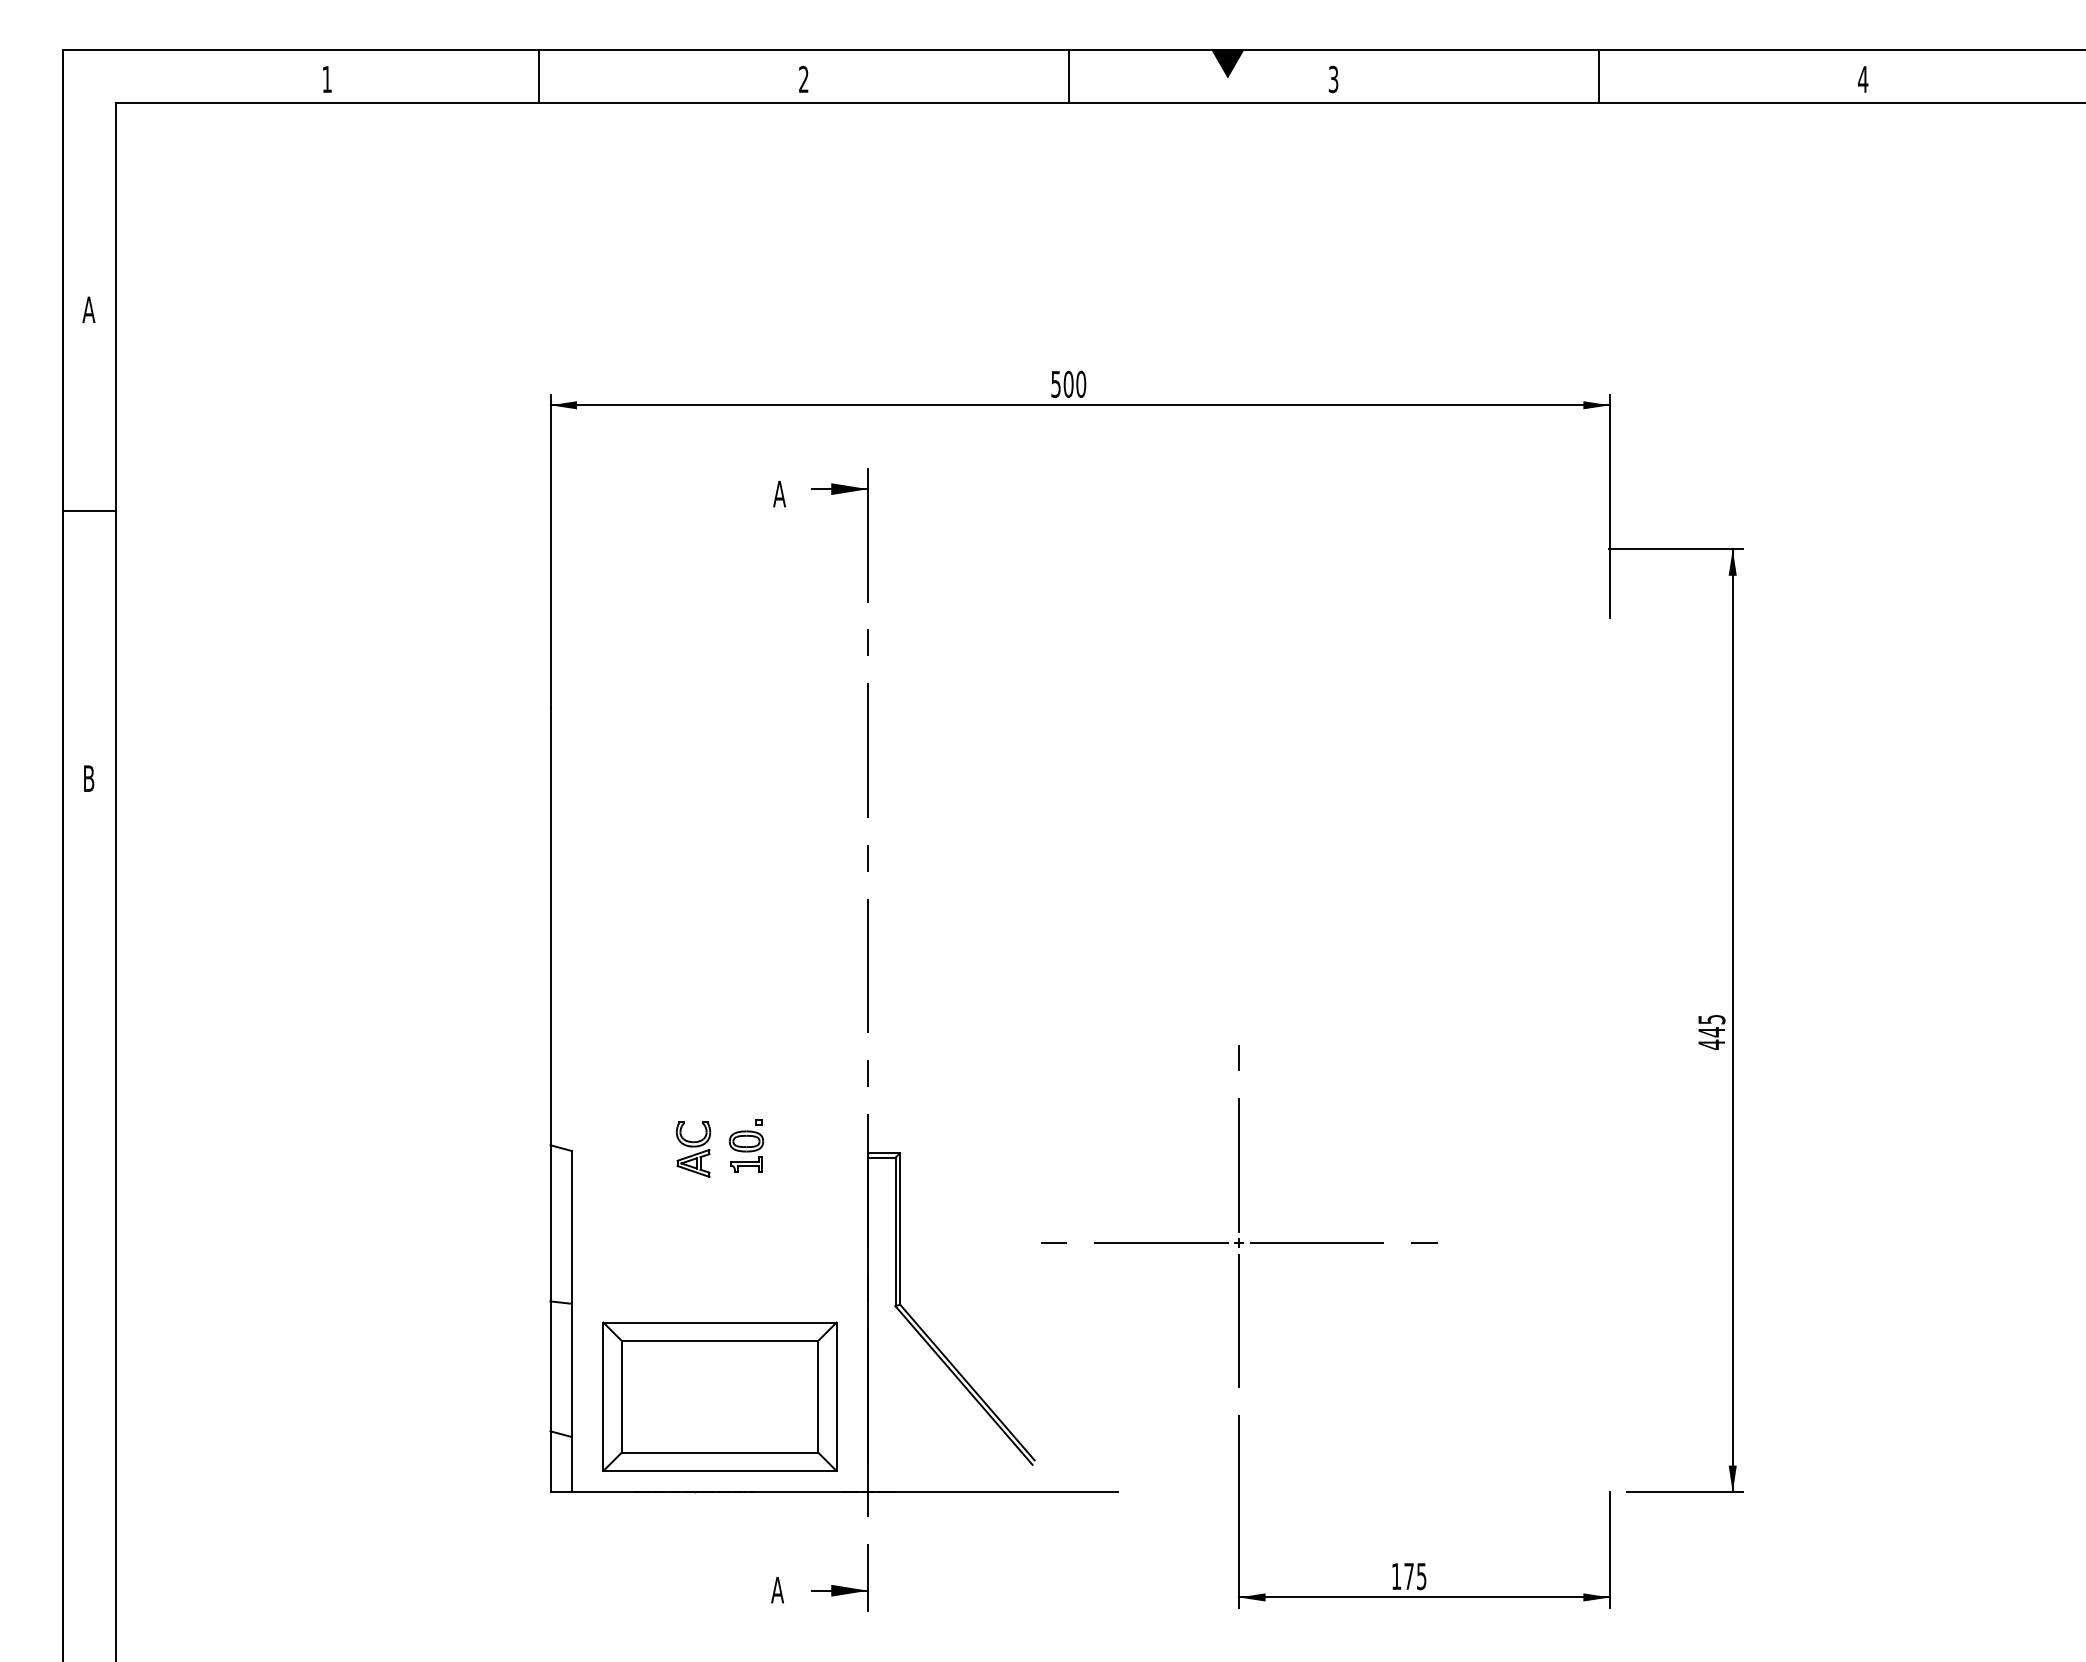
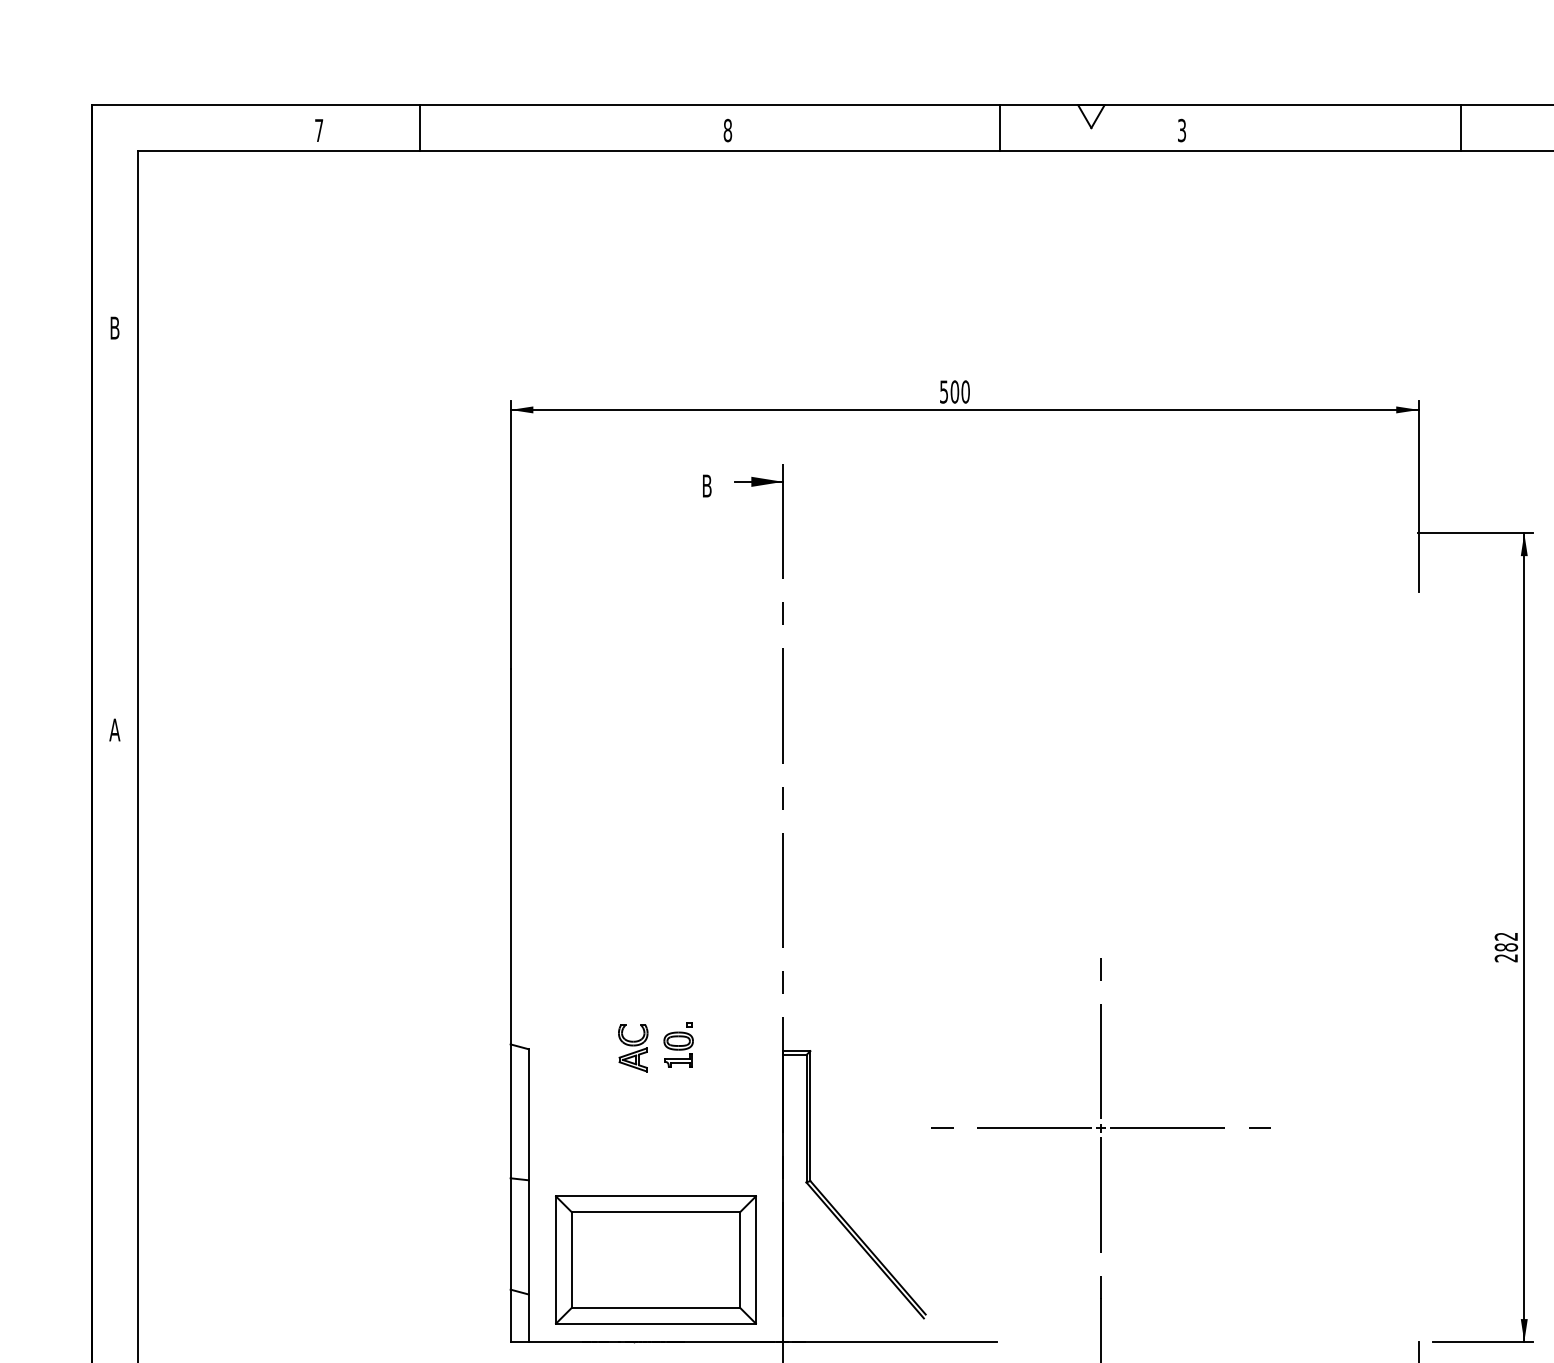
fill: (1227, 63) -> (1091, 116), removed
line: (539, 76) -> (420, 128), moved
line: (1068, 76) -> (999, 128), moved
line: (1598, 76) -> (1460, 128), moved
text: (326, 79) -> (318, 130), 1 -> 7
text: (803, 79) -> (727, 130), 2 -> 8
text: (88, 309) -> (114, 327), A -> B
text: (779, 493) -> (706, 485), A -> B
line: (88, 510) -> (114, 500), removed
text: (88, 778) -> (114, 729), B -> A
text: (1711, 1032) -> (1506, 947), 445 -> 282

